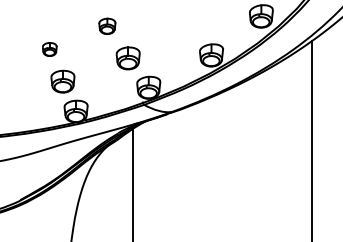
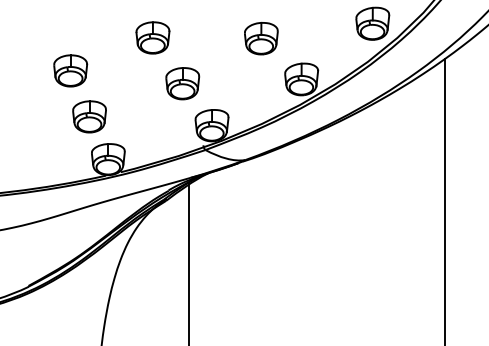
part: (107, 26) -> (152, 37), size x1.43
part: (183, 26) -> (261, 38), added
part: (49, 49) -> (70, 70), size x1.67

